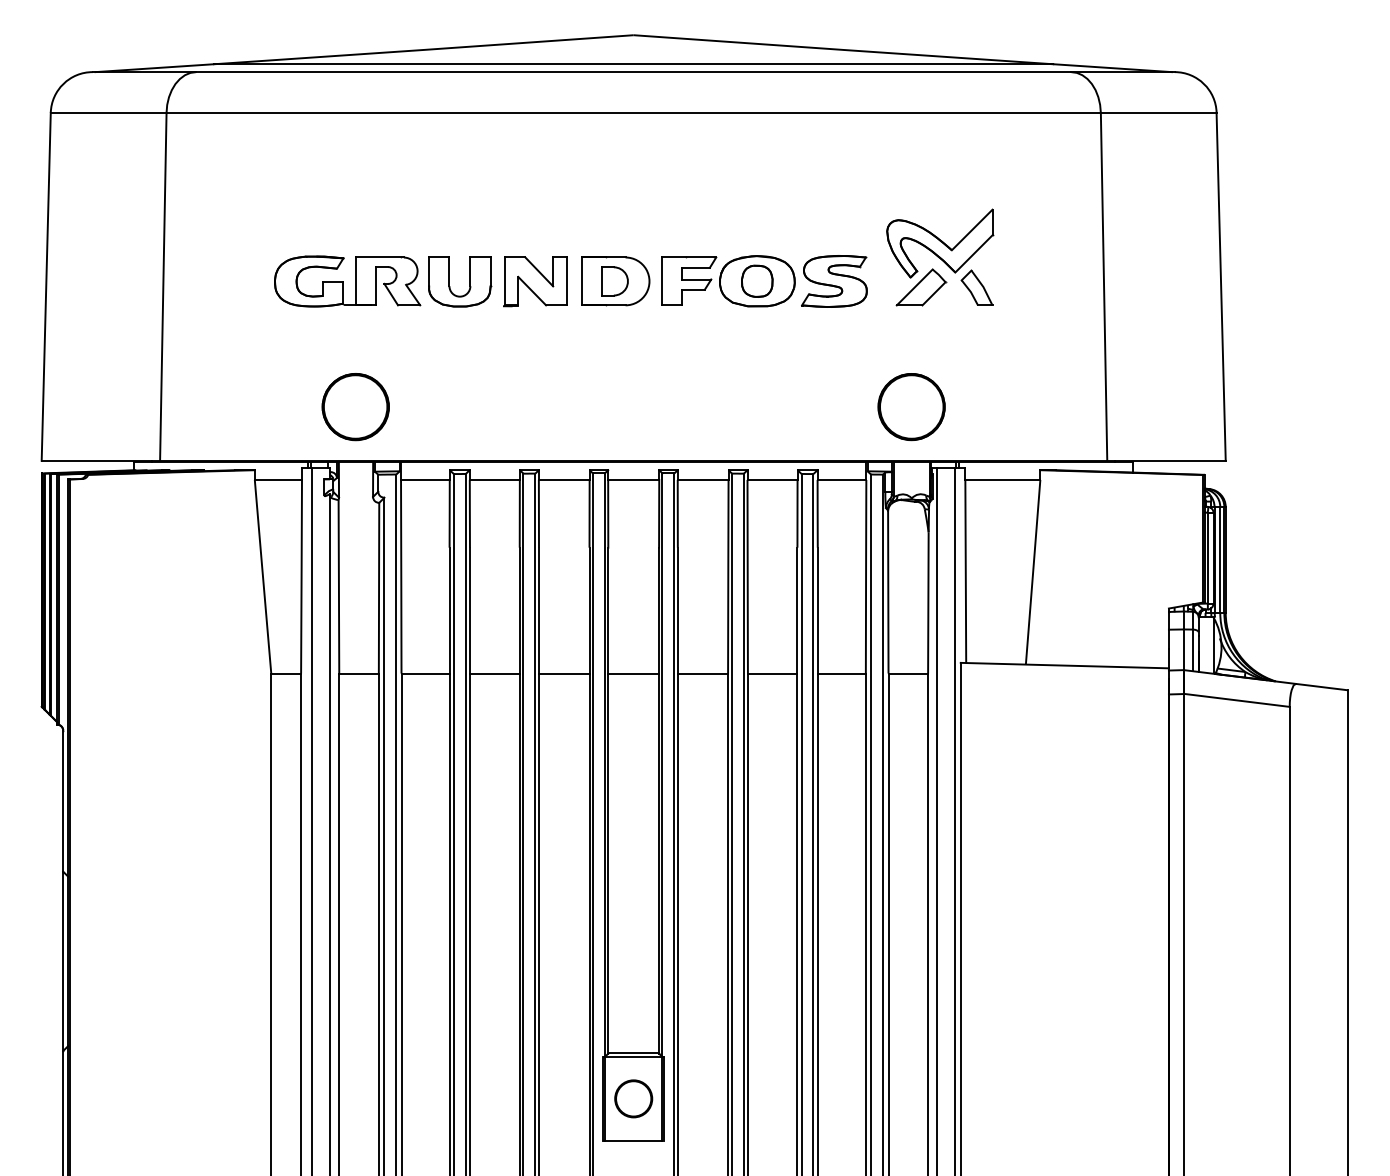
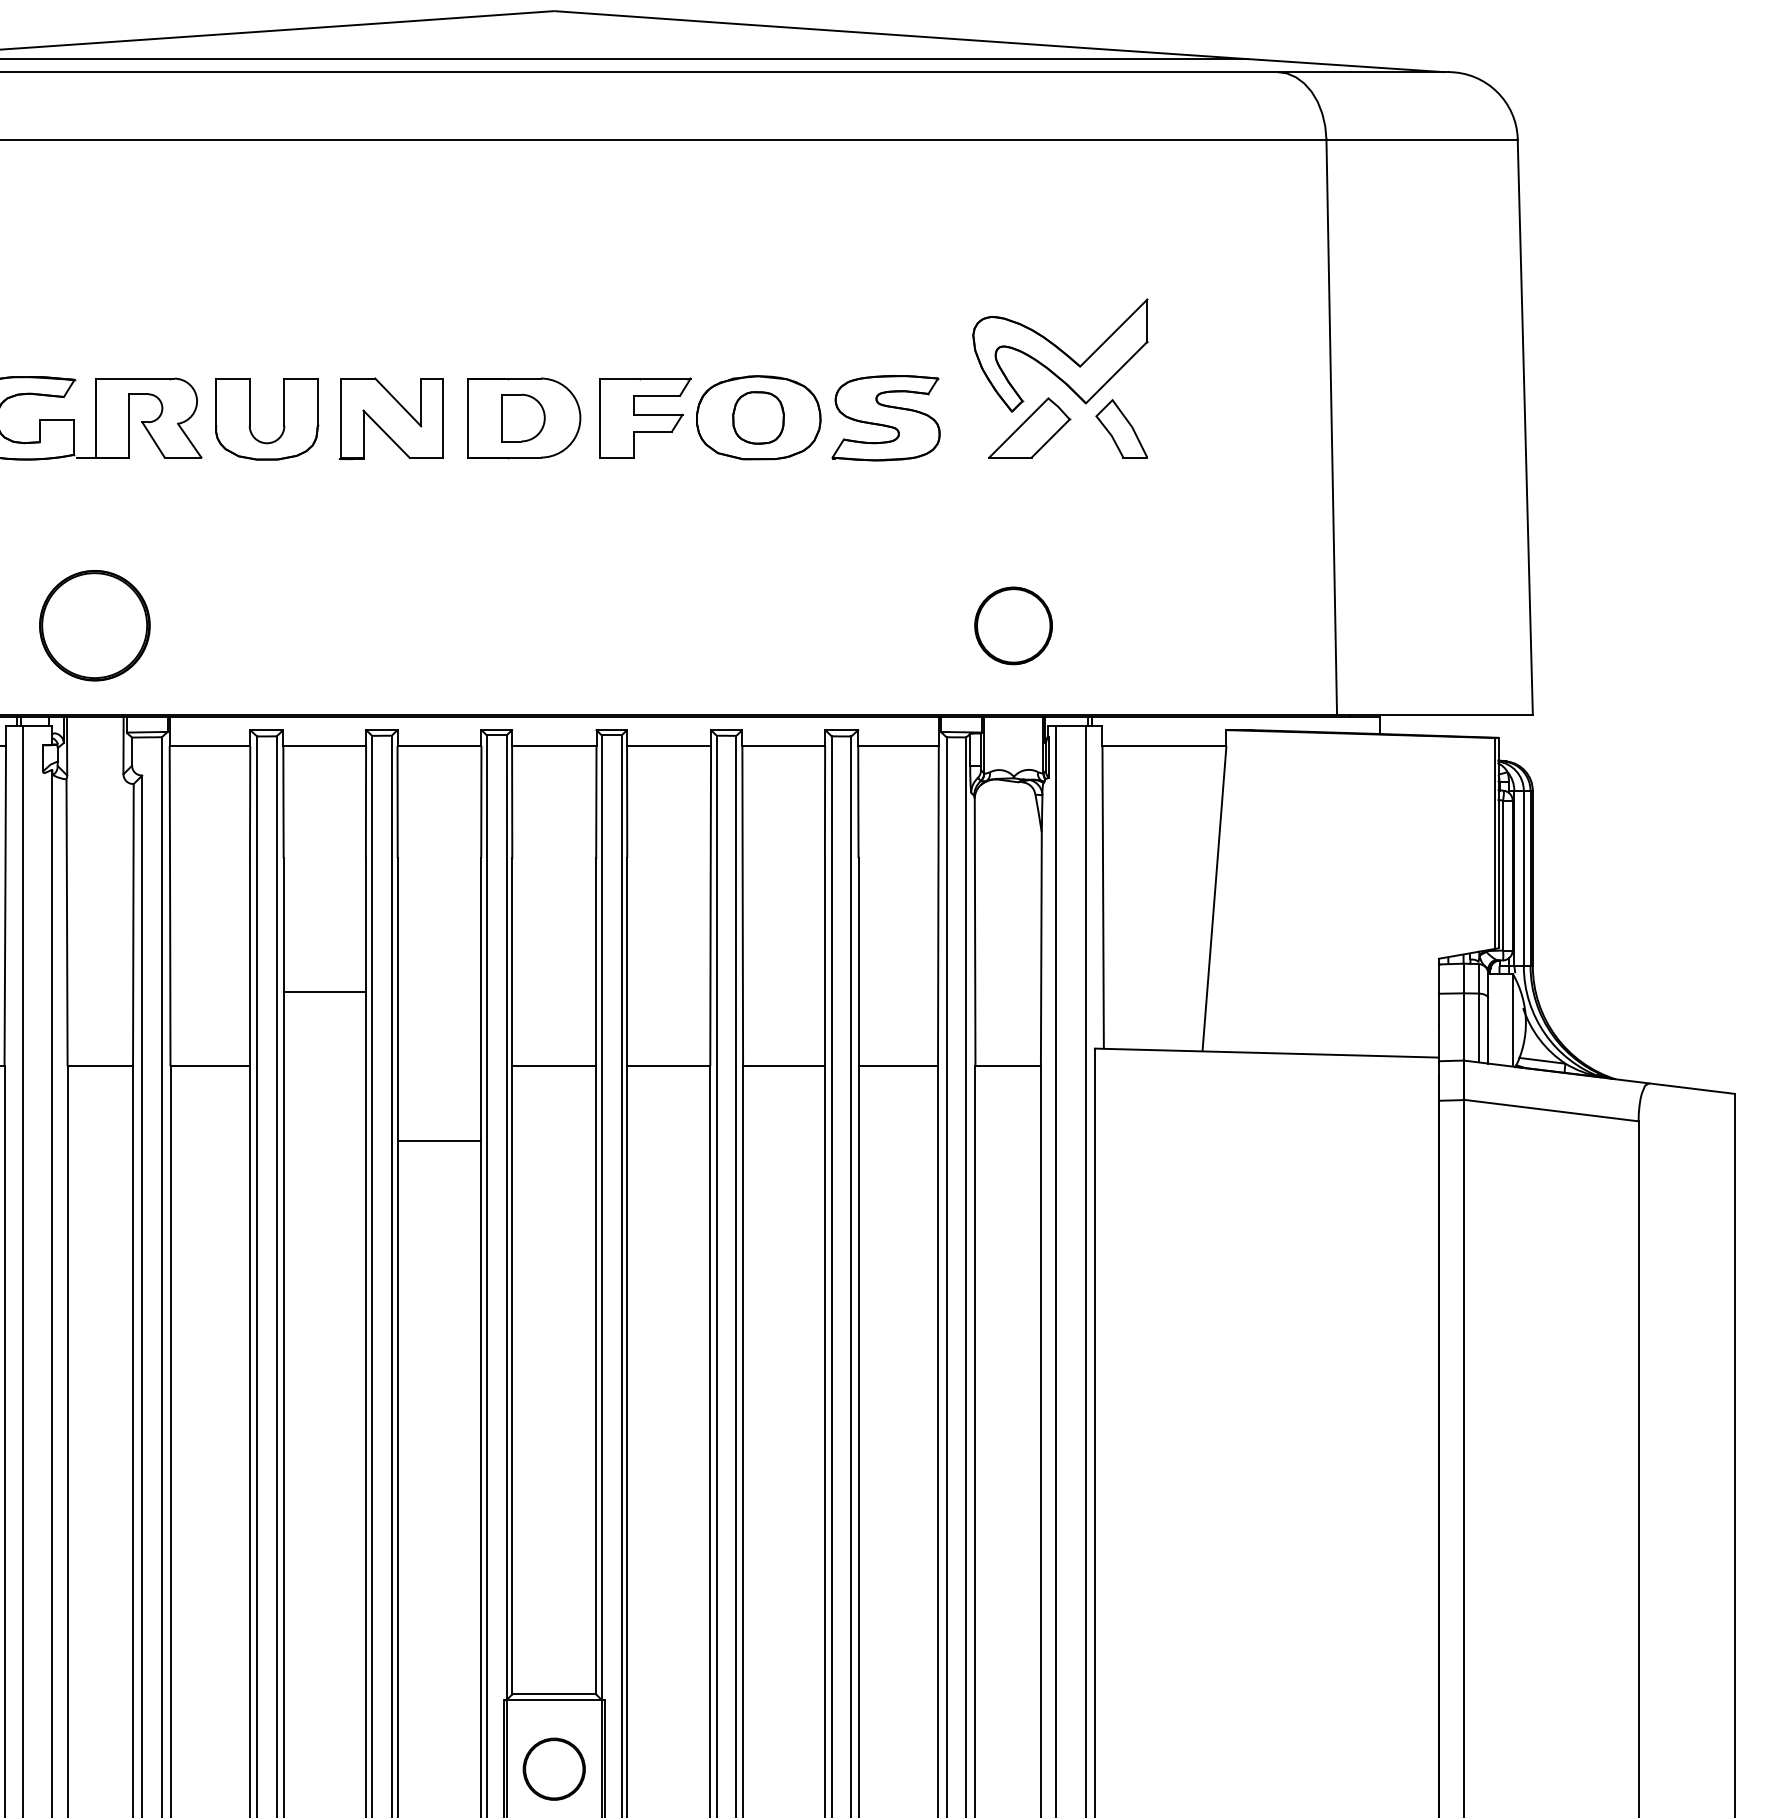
part: (911, 407) -> (1013, 626), size x0.7
line: (494, 673) -> (324, 991), moved
line: (563, 673) -> (438, 1140), moved

